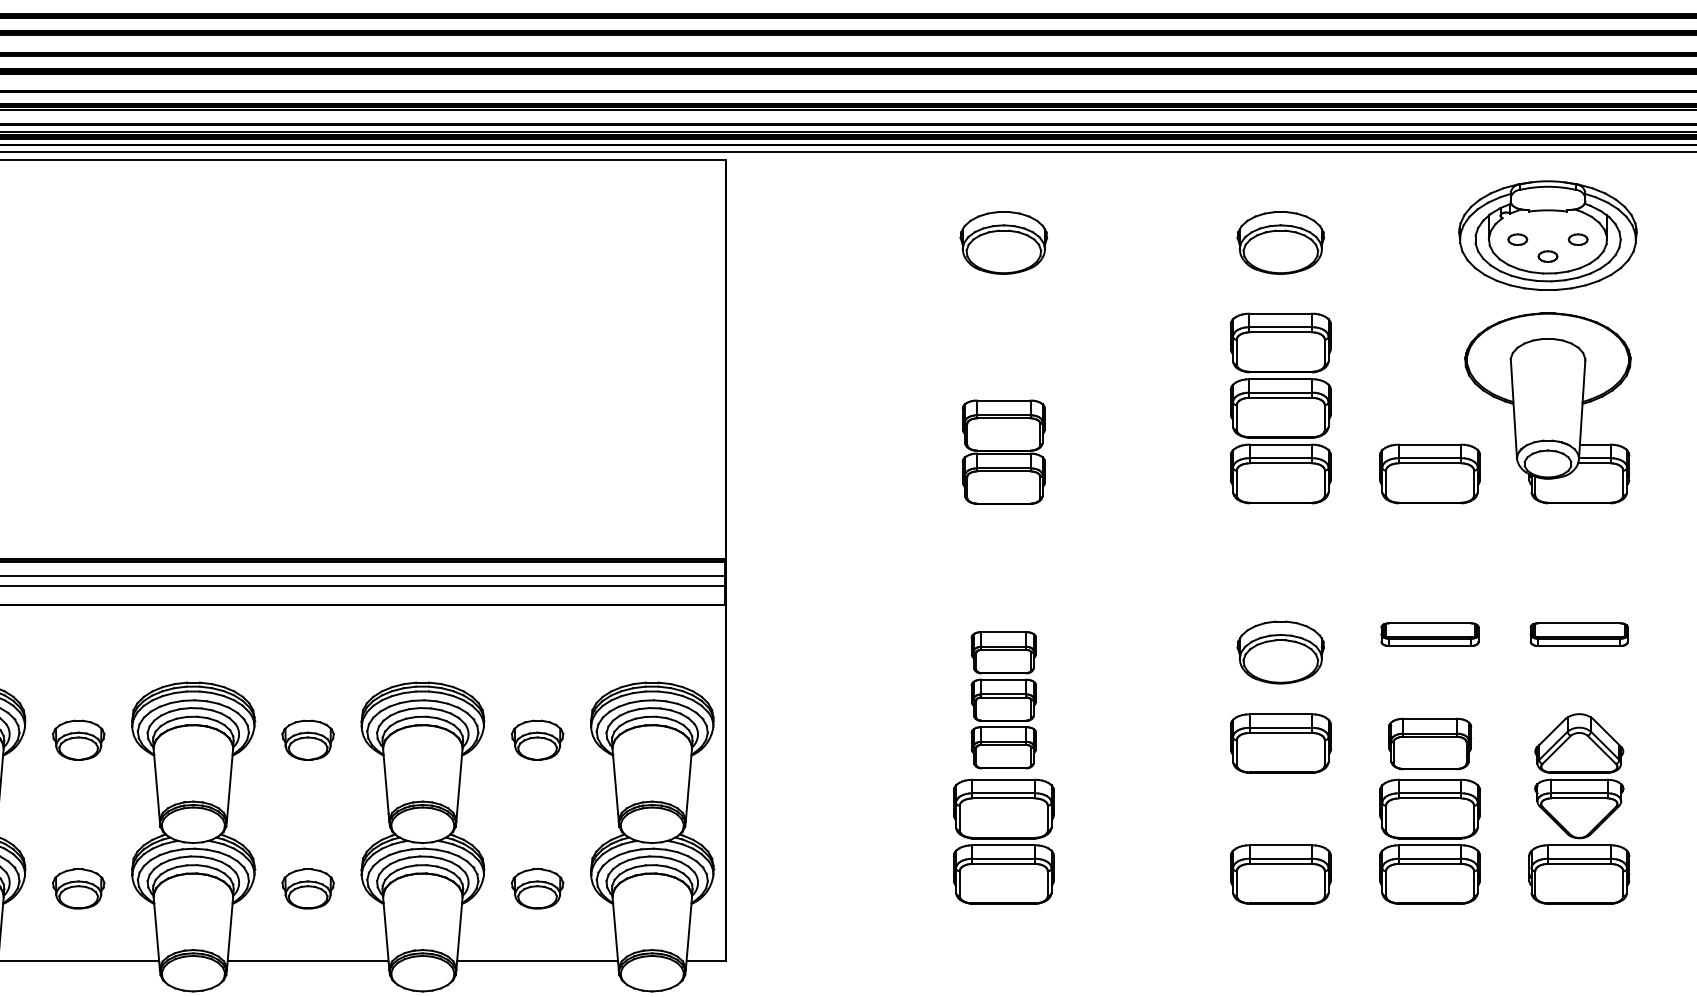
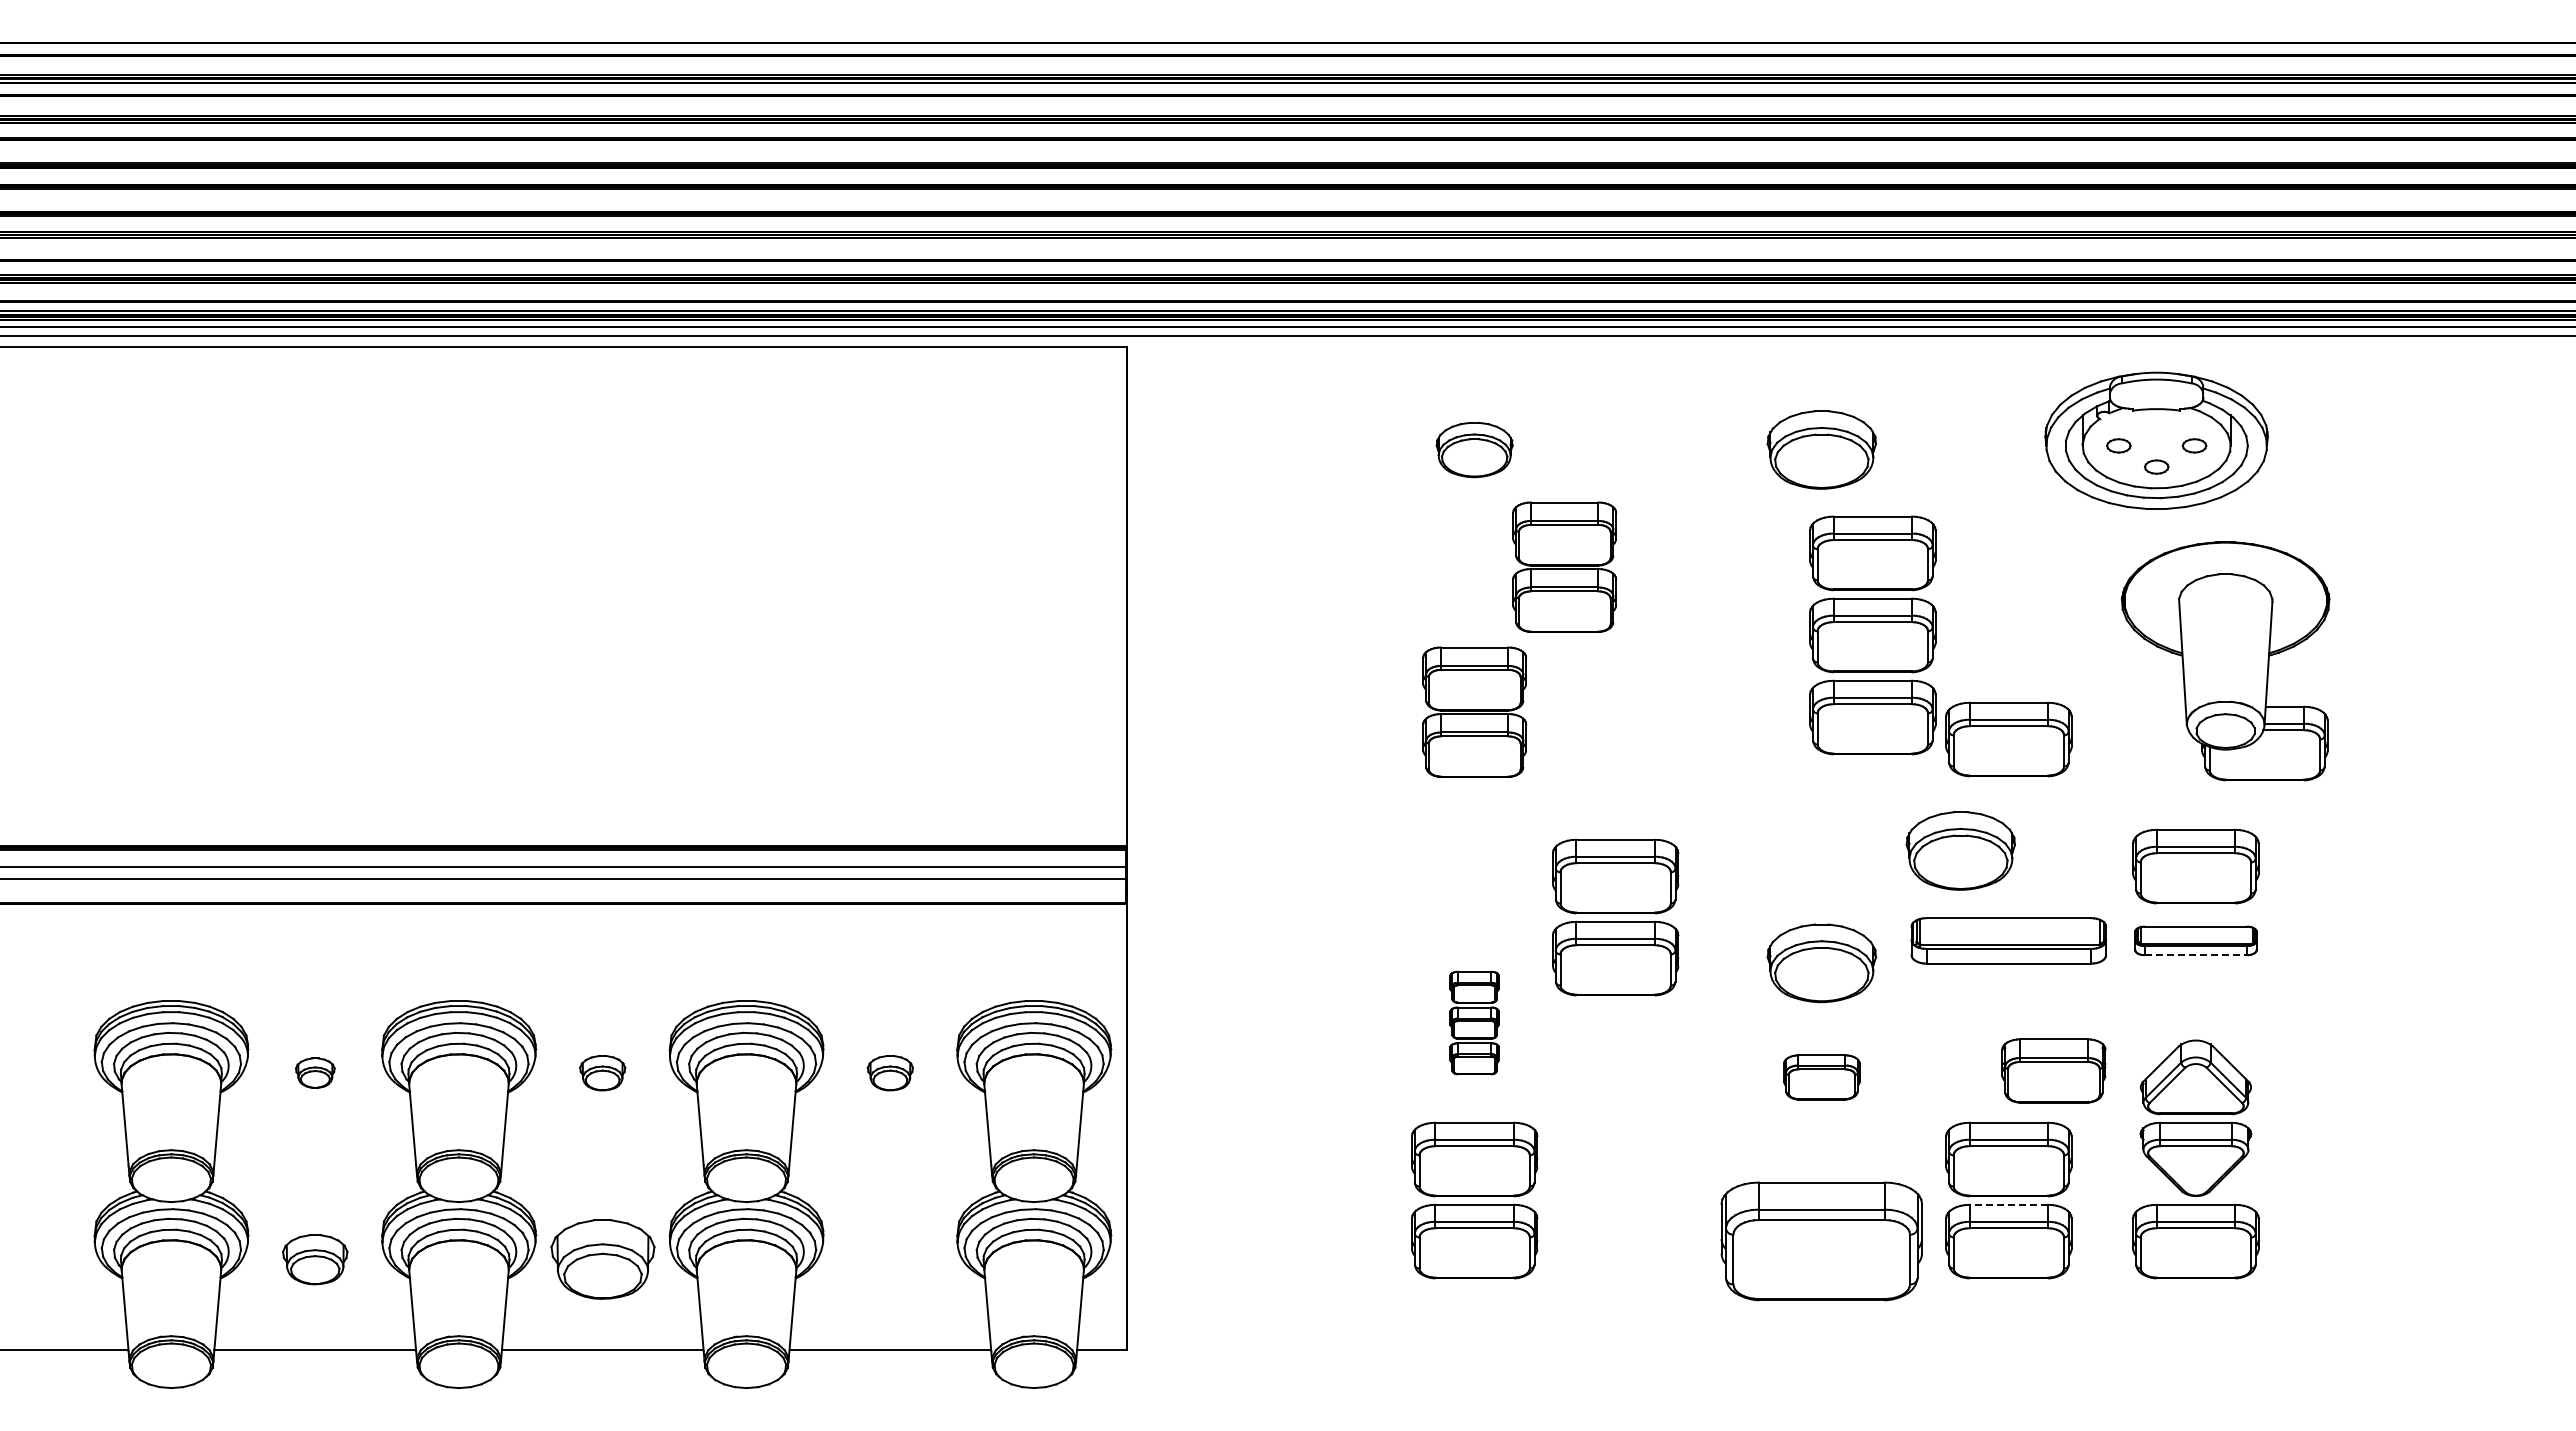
part: (1003, 242) -> (1474, 449), size x0.7
part: (1075, 335) -> (1564, 566), added
part: (1280, 408) -> (1872, 635), moved
part: (1547, 408) -> (2225, 661), moved
part: (1391, 562) -> (1960, 850), added
part: (1578, 575) -> (2195, 866), added
part: (1116, 615) -> (1615, 917), added
part: (1429, 634) -> (2008, 940), size x1.6
line: (1579, 646) -> (2196, 955), solid -> dashed
part: (1003, 699) -> (1474, 1022), size x0.6
part: (78, 739) -> (315, 1072), size x0.6
part: (307, 739) -> (602, 1072), size x0.7
part: (537, 739) -> (890, 1072), size x0.7
part: (1280, 743) -> (1821, 1077), size x0.6
part: (1429, 743) -> (2053, 1070), moved
line: (1429, 844) -> (2008, 1204), solid -> dashed
part: (1280, 874) -> (1821, 1241), size x1.6
part: (307, 888) -> (602, 1259), size x1.6
part: (537, 888) -> (890, 1259), removed

